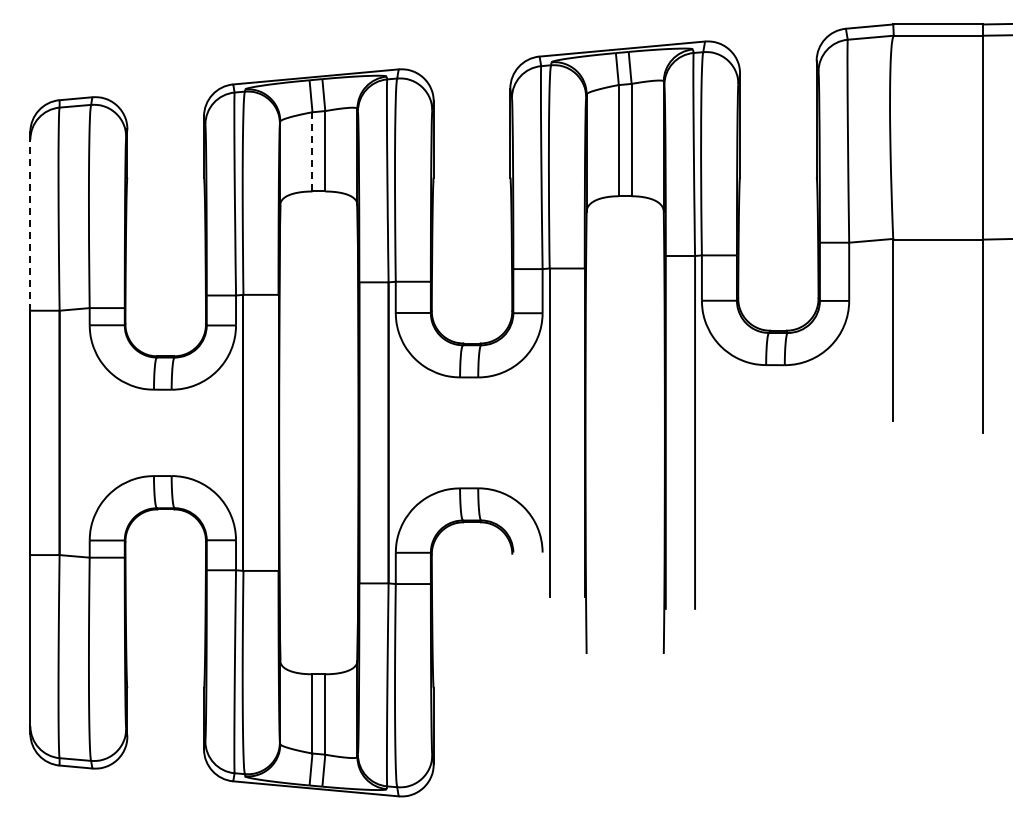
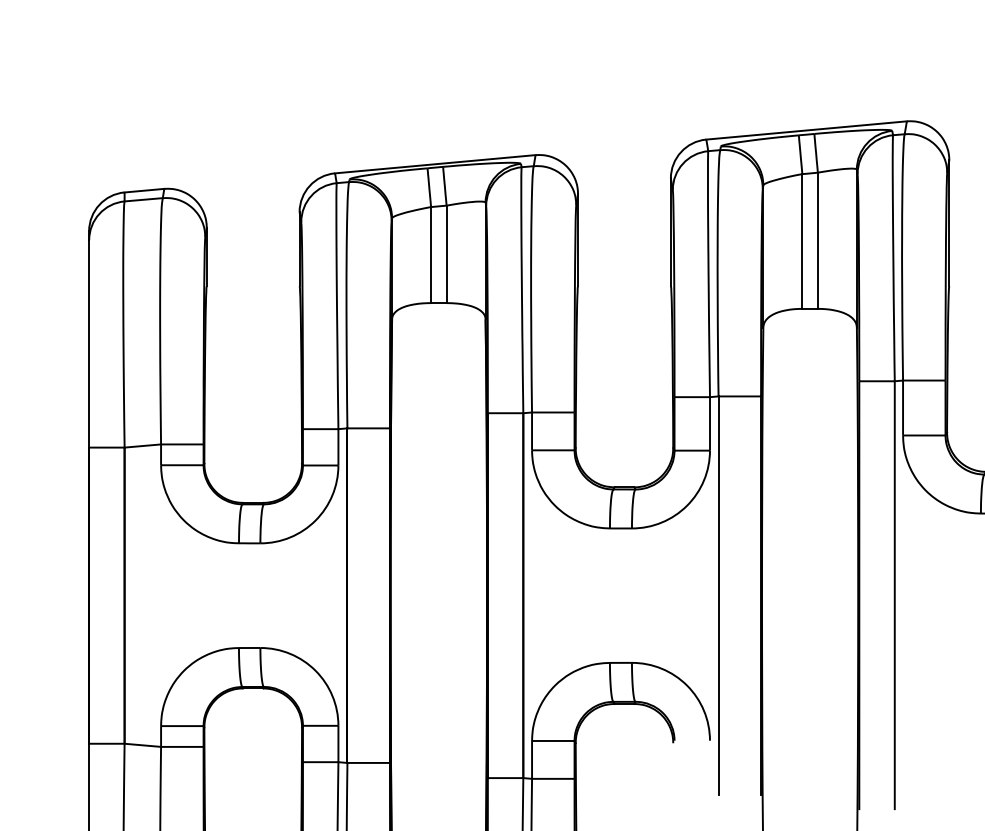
line: (312, 151) -> (431, 254), dashed -> solid
line: (30, 225) -> (89, 344), dashed -> solid

